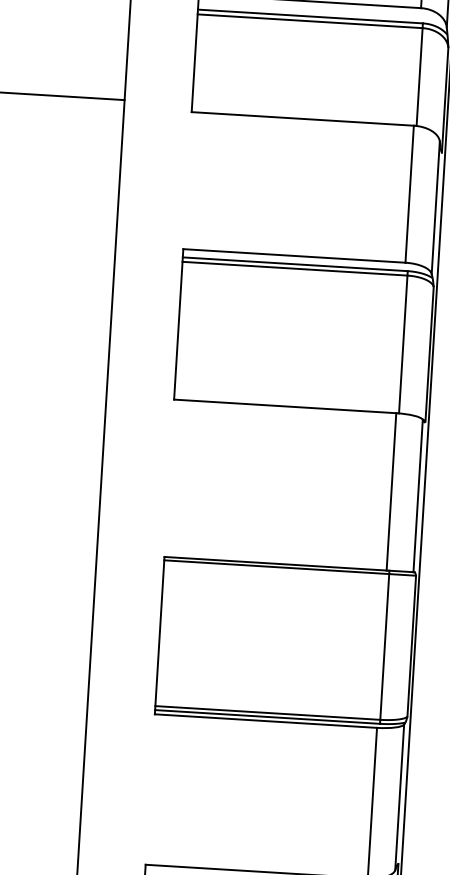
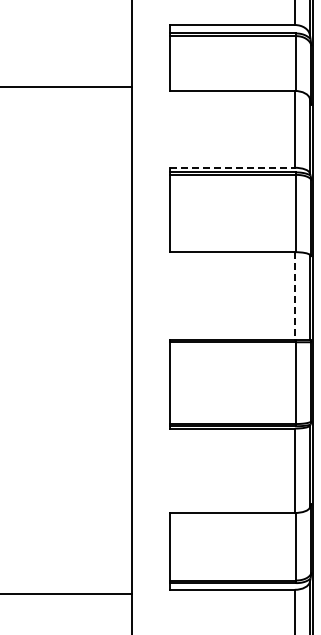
line: (296, 255) -> (233, 167), solid -> dashed
line: (390, 492) -> (294, 296), solid -> dashed

